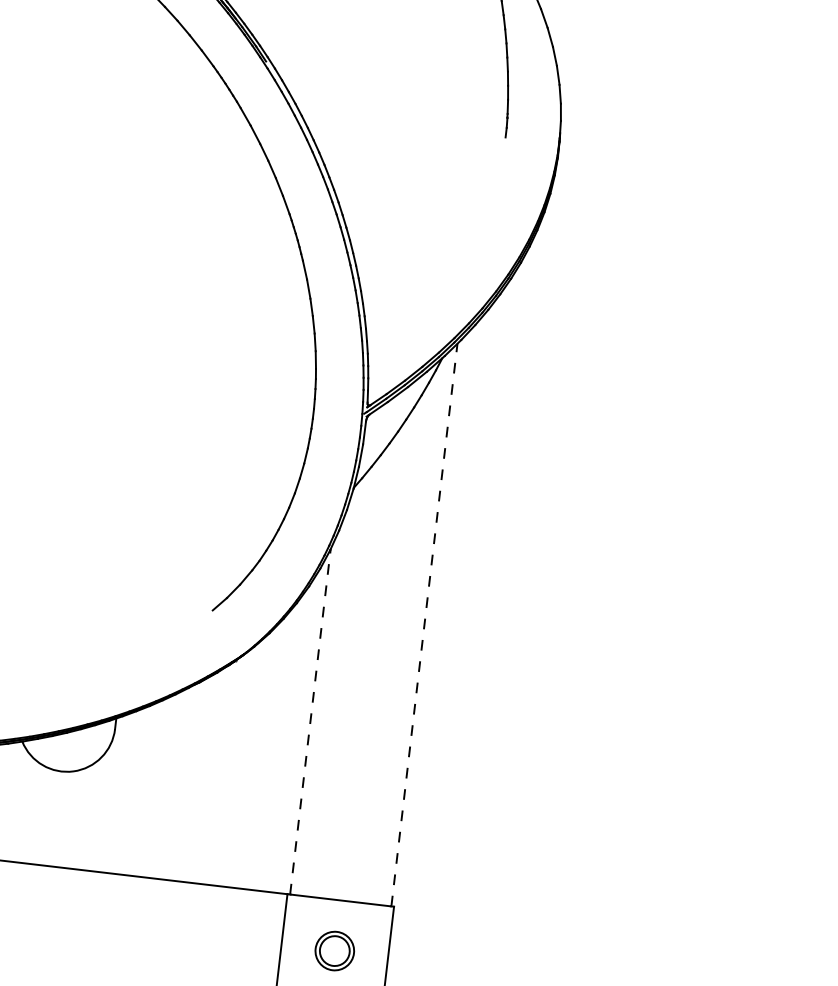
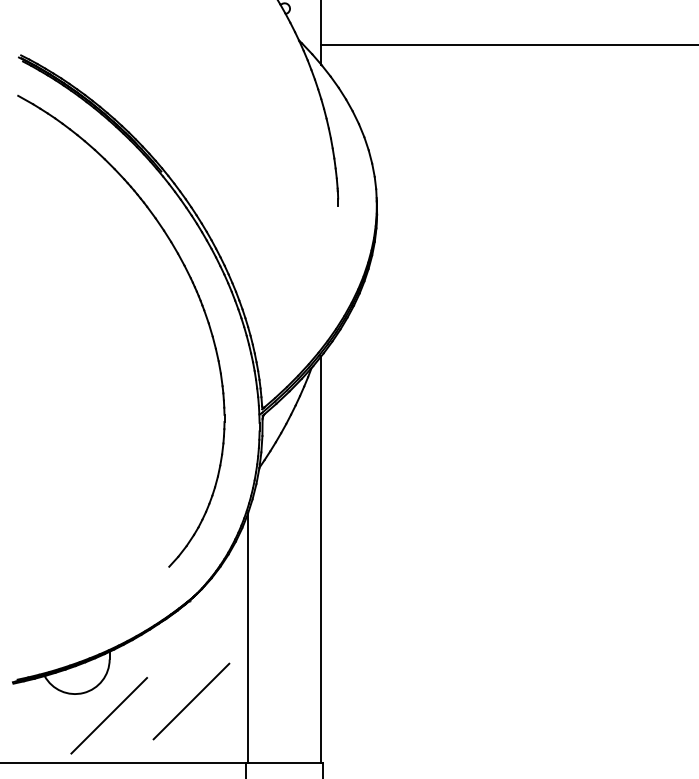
line: (425, 623) -> (321, 558), dashed -> solid
line: (311, 721) -> (248, 637), dashed -> solid
line: (221, 800) -> (191, 701), added
line: (105, 806) -> (109, 715), added

